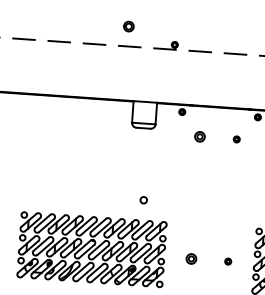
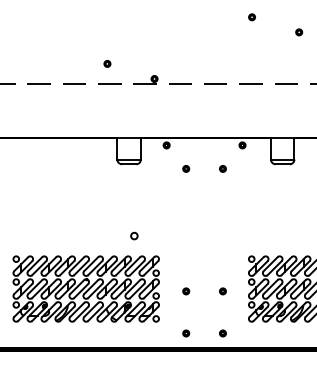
part: (128, 26) -> (107, 63), size x0.62
part: (200, 136) -> (186, 168), size x0.62
part: (191, 259) -> (186, 291), size x0.62

